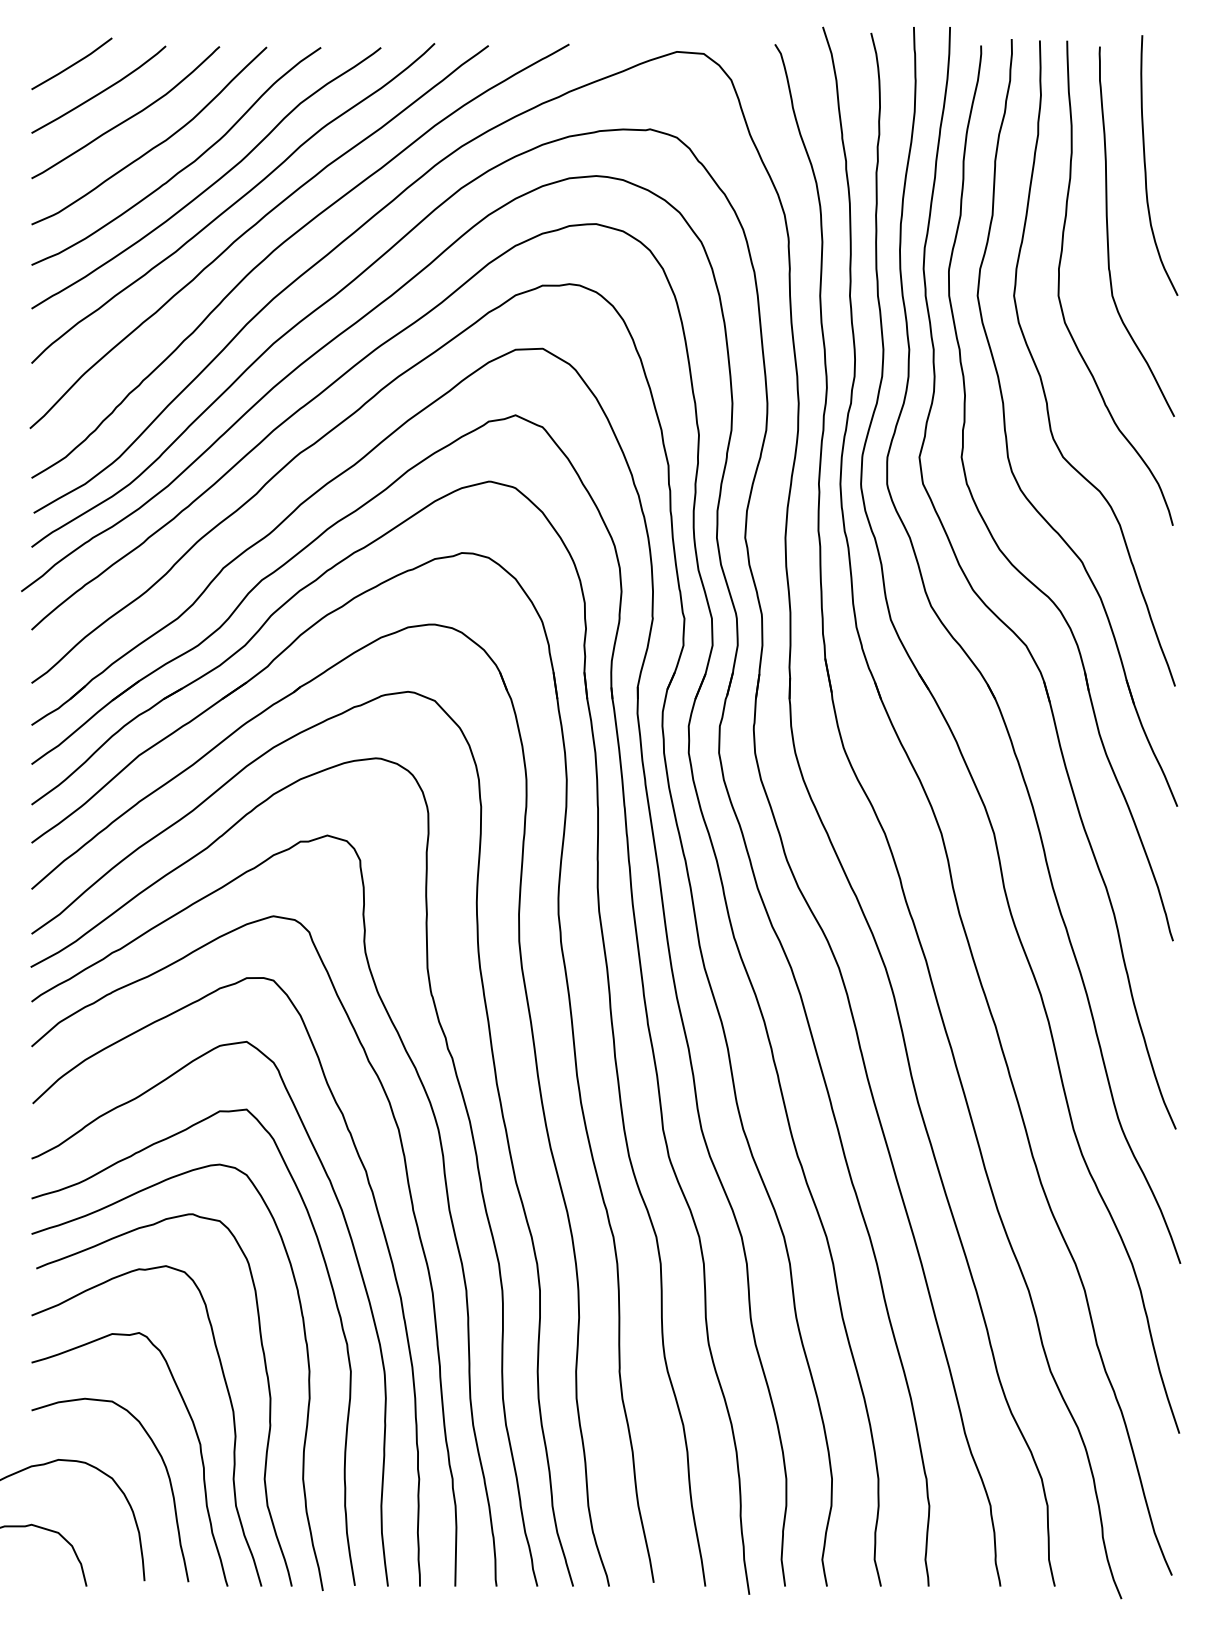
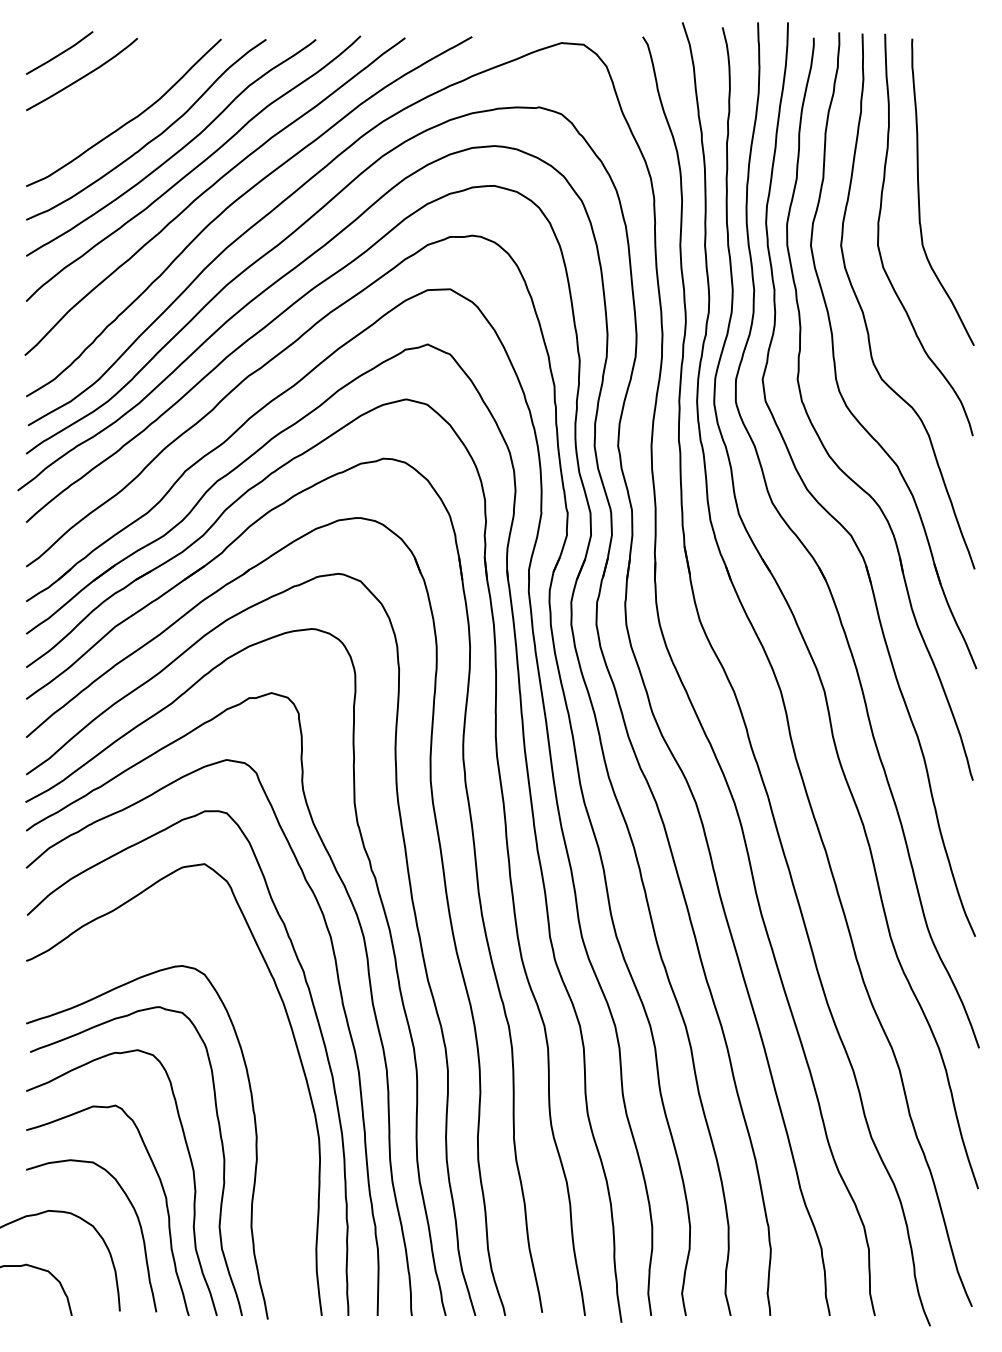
curve: (127, 118) -> (105, 98), removed
curve: (1146, 168) -> (950, 139), removed
curve: (336, 1308) -> (279, 1085), removed

